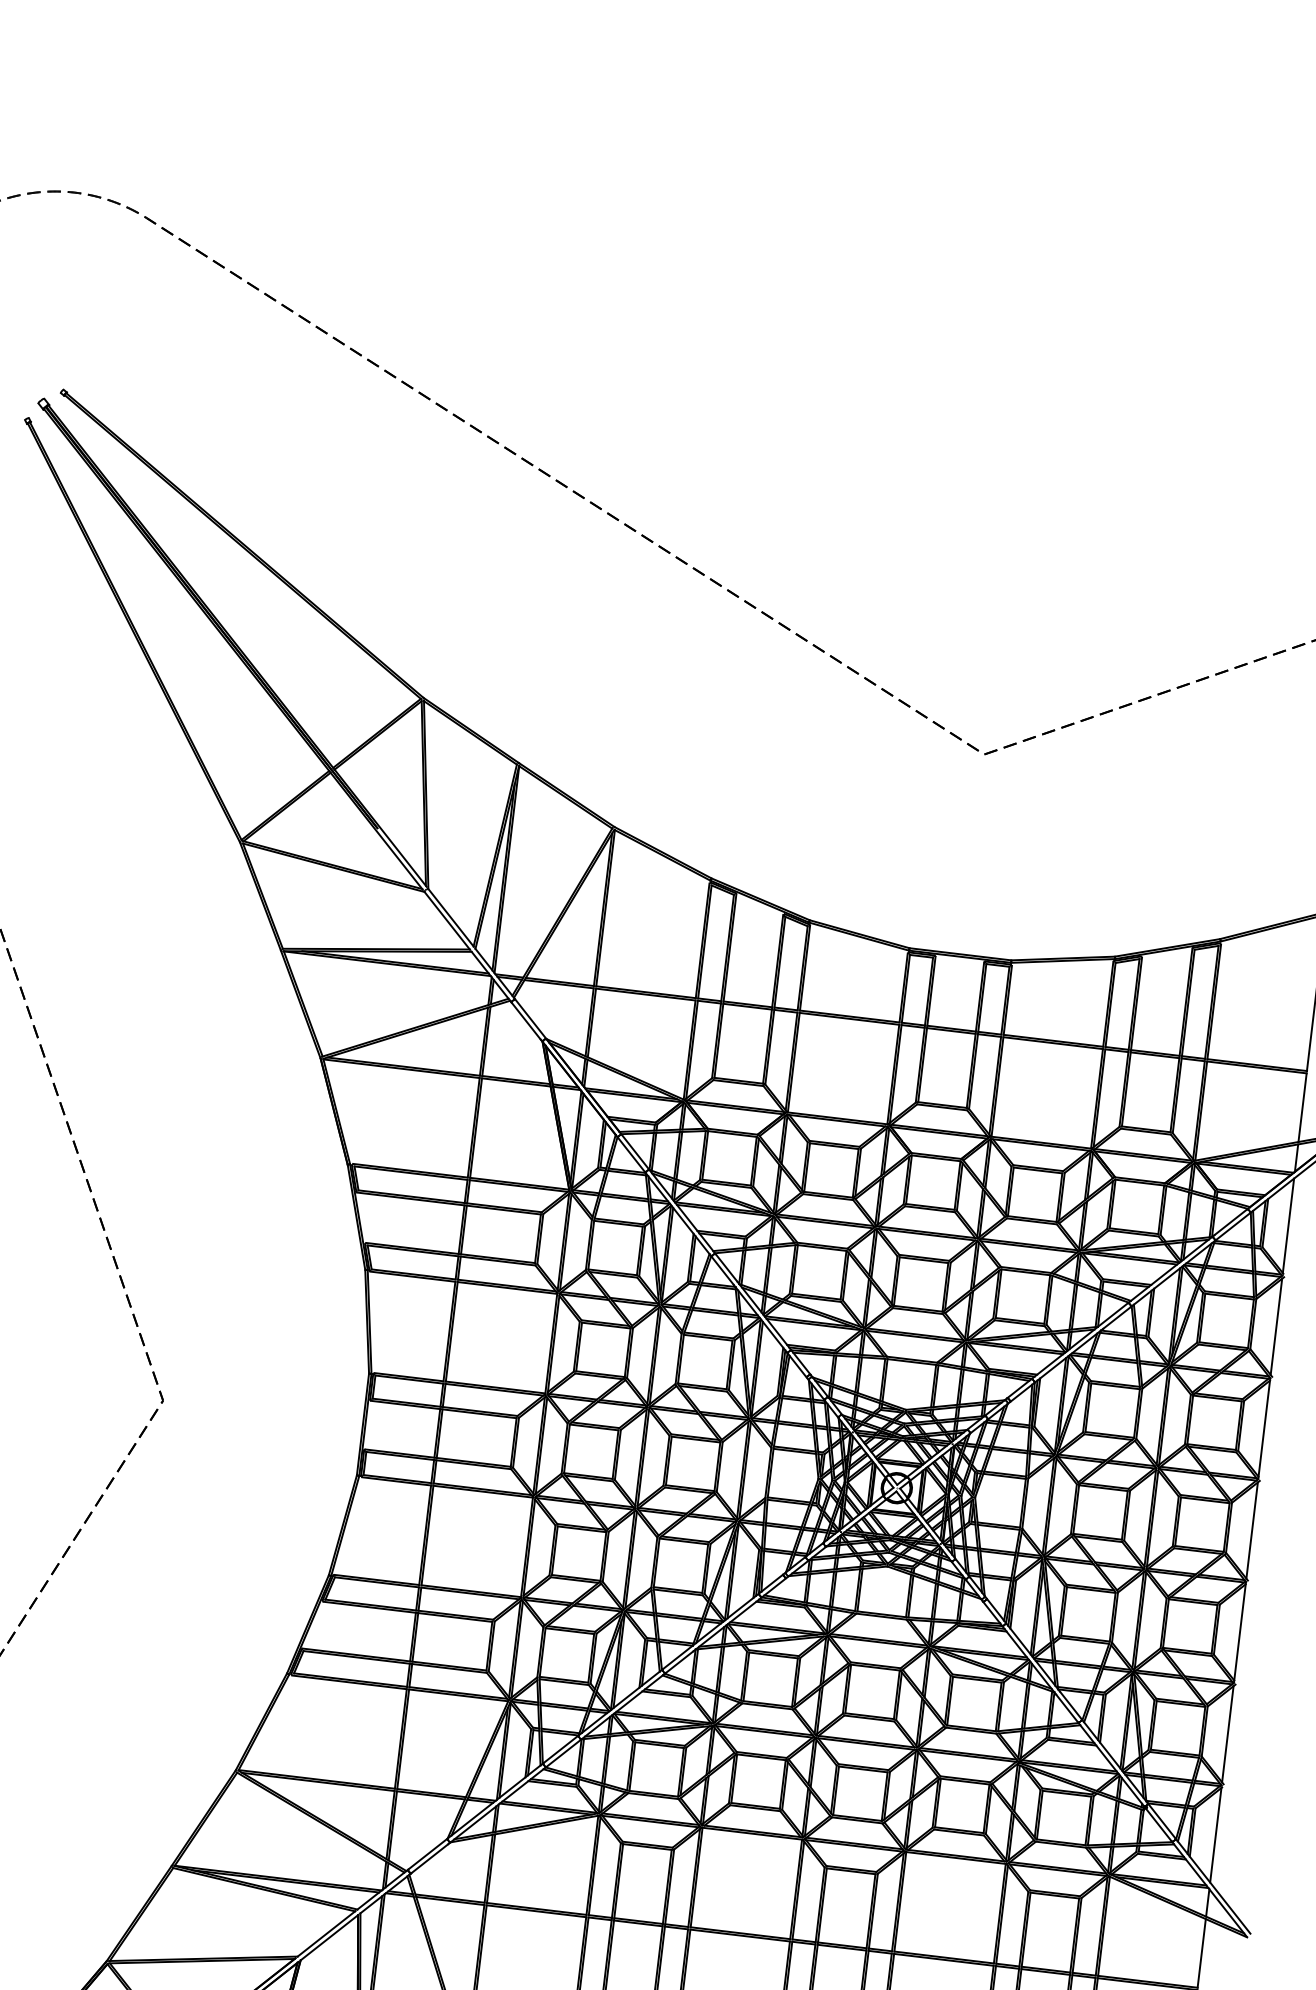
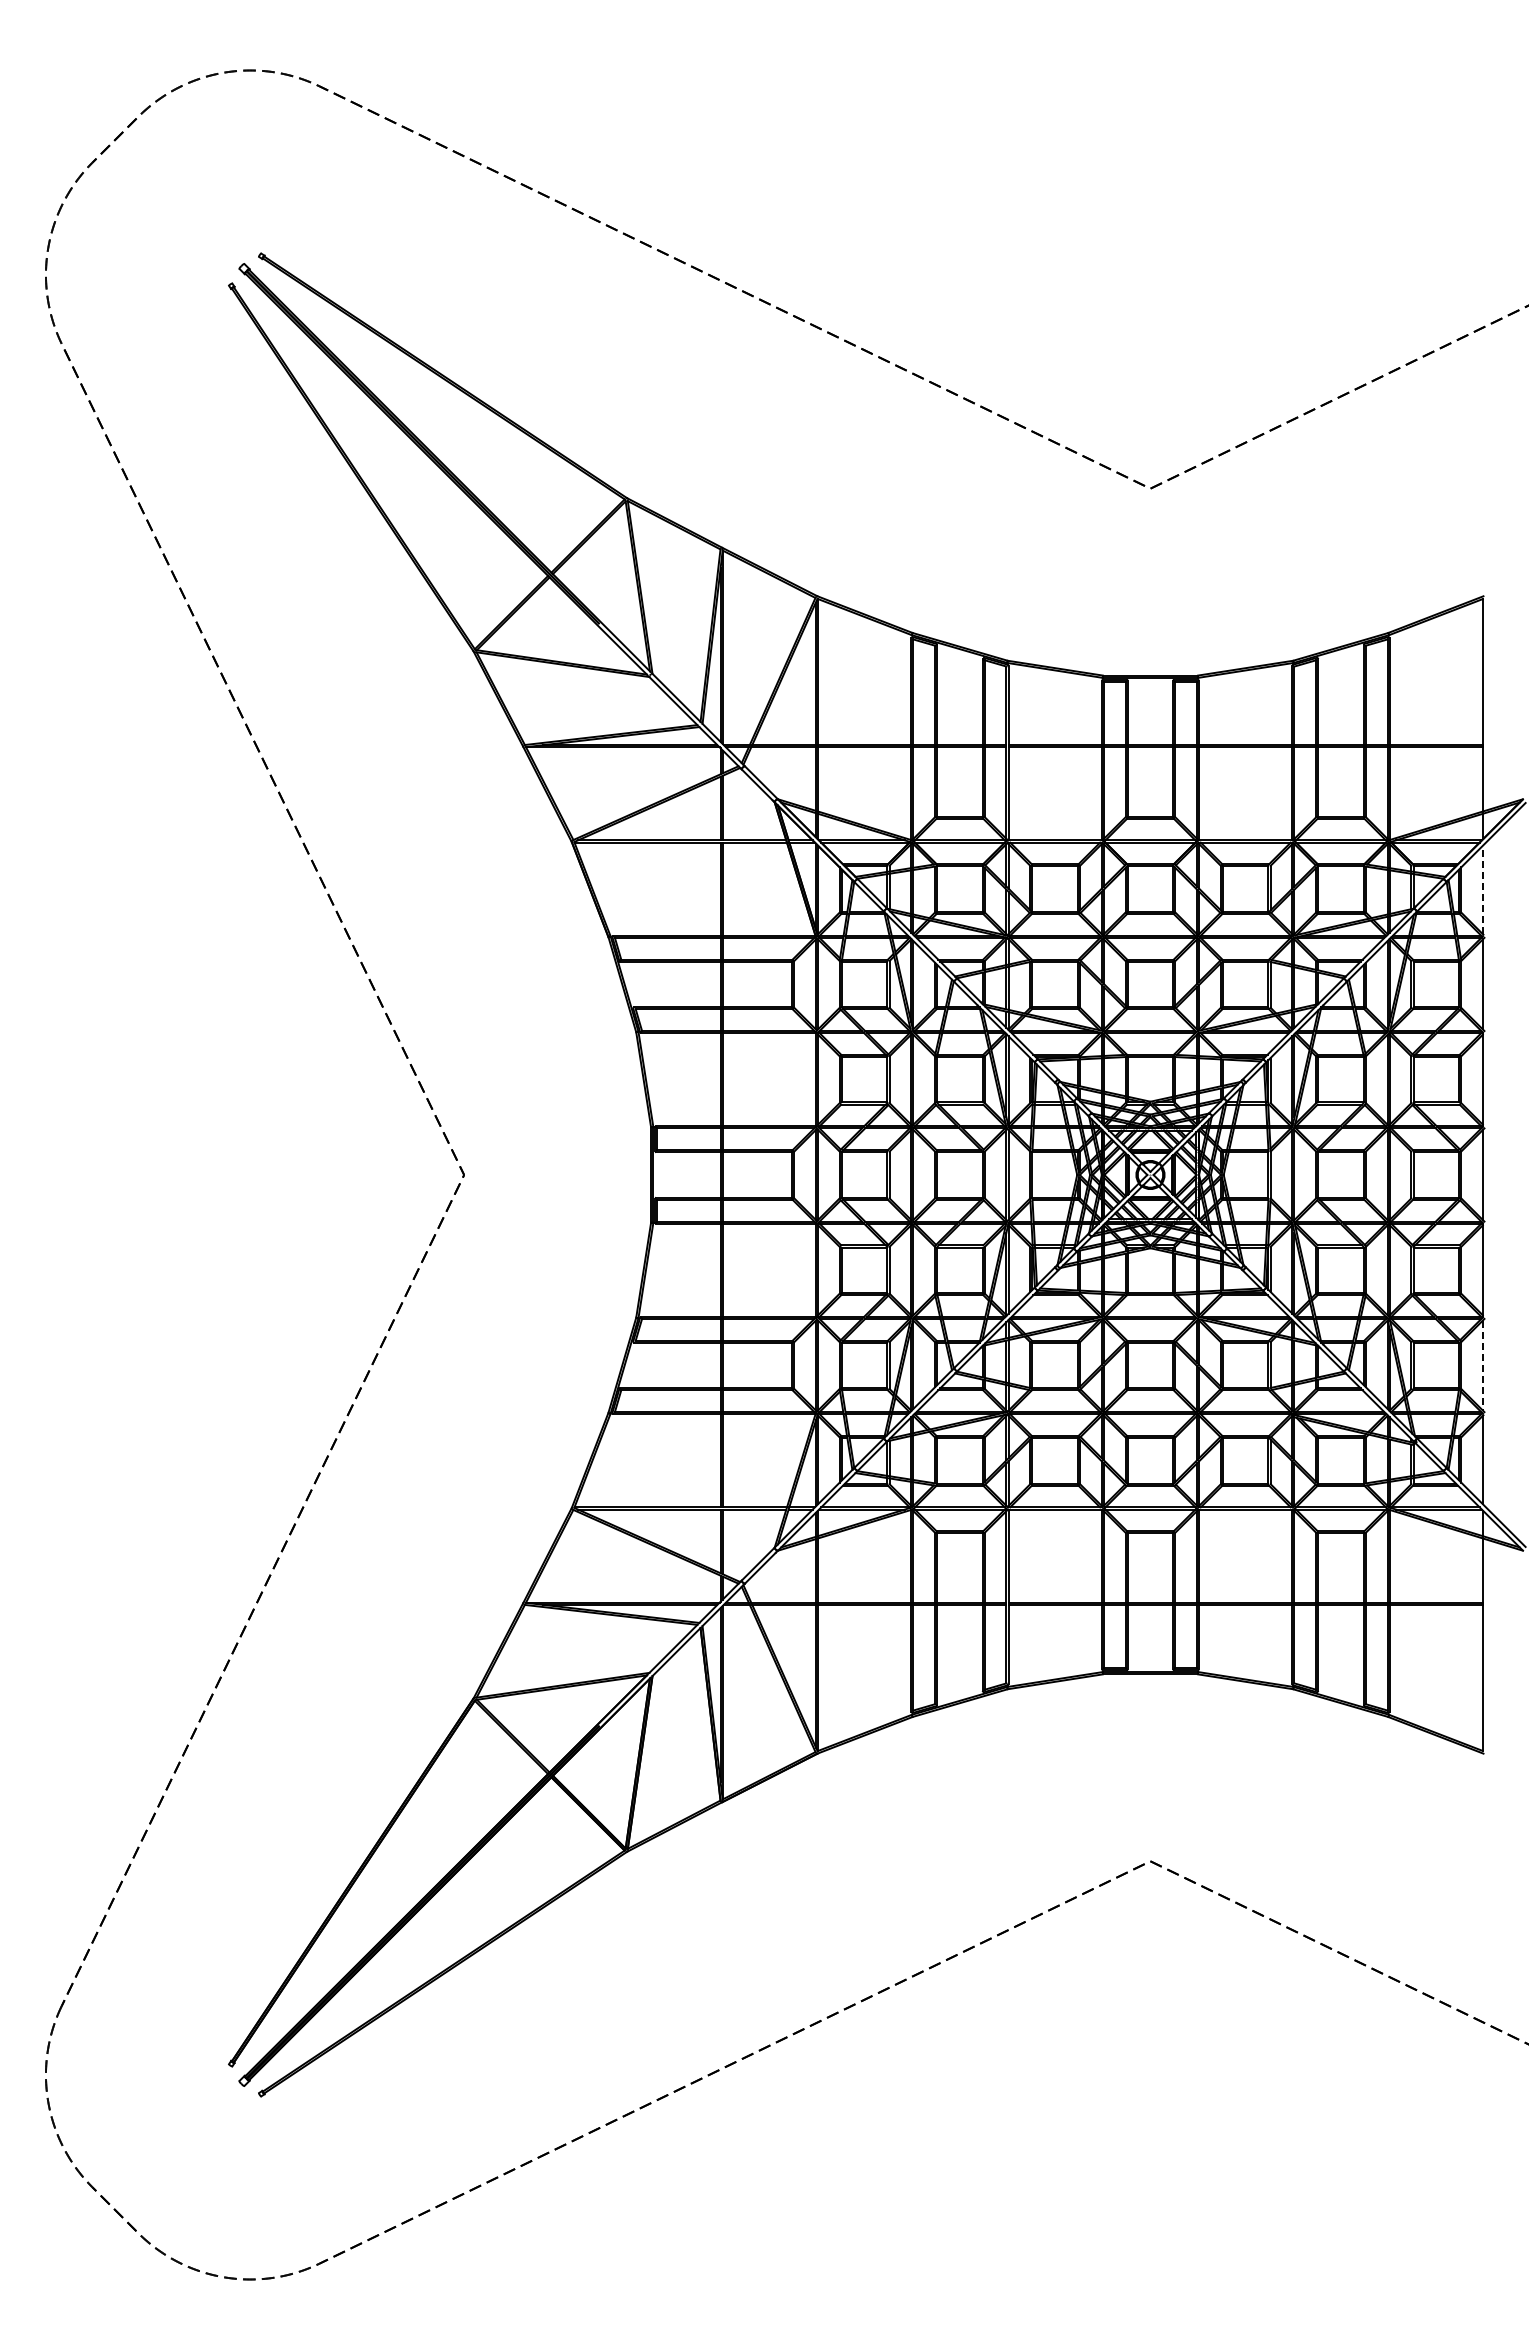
line: (1288, 1225) -> (1482, 889), solid -> dashed
line: (1227, 1734) -> (1482, 1365), solid -> dashed

